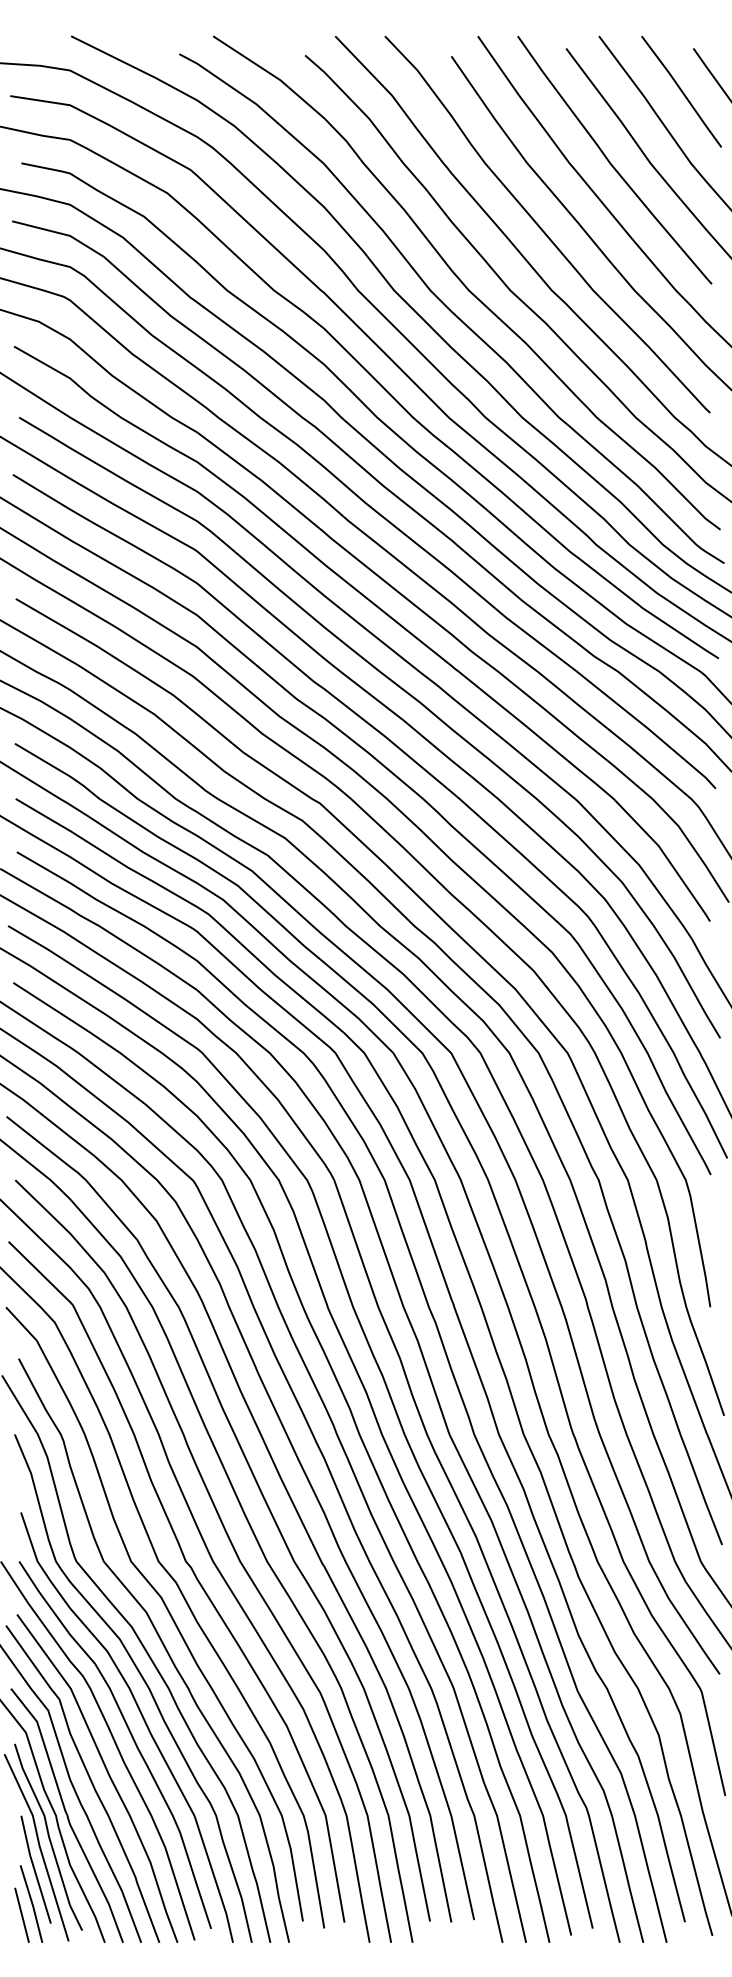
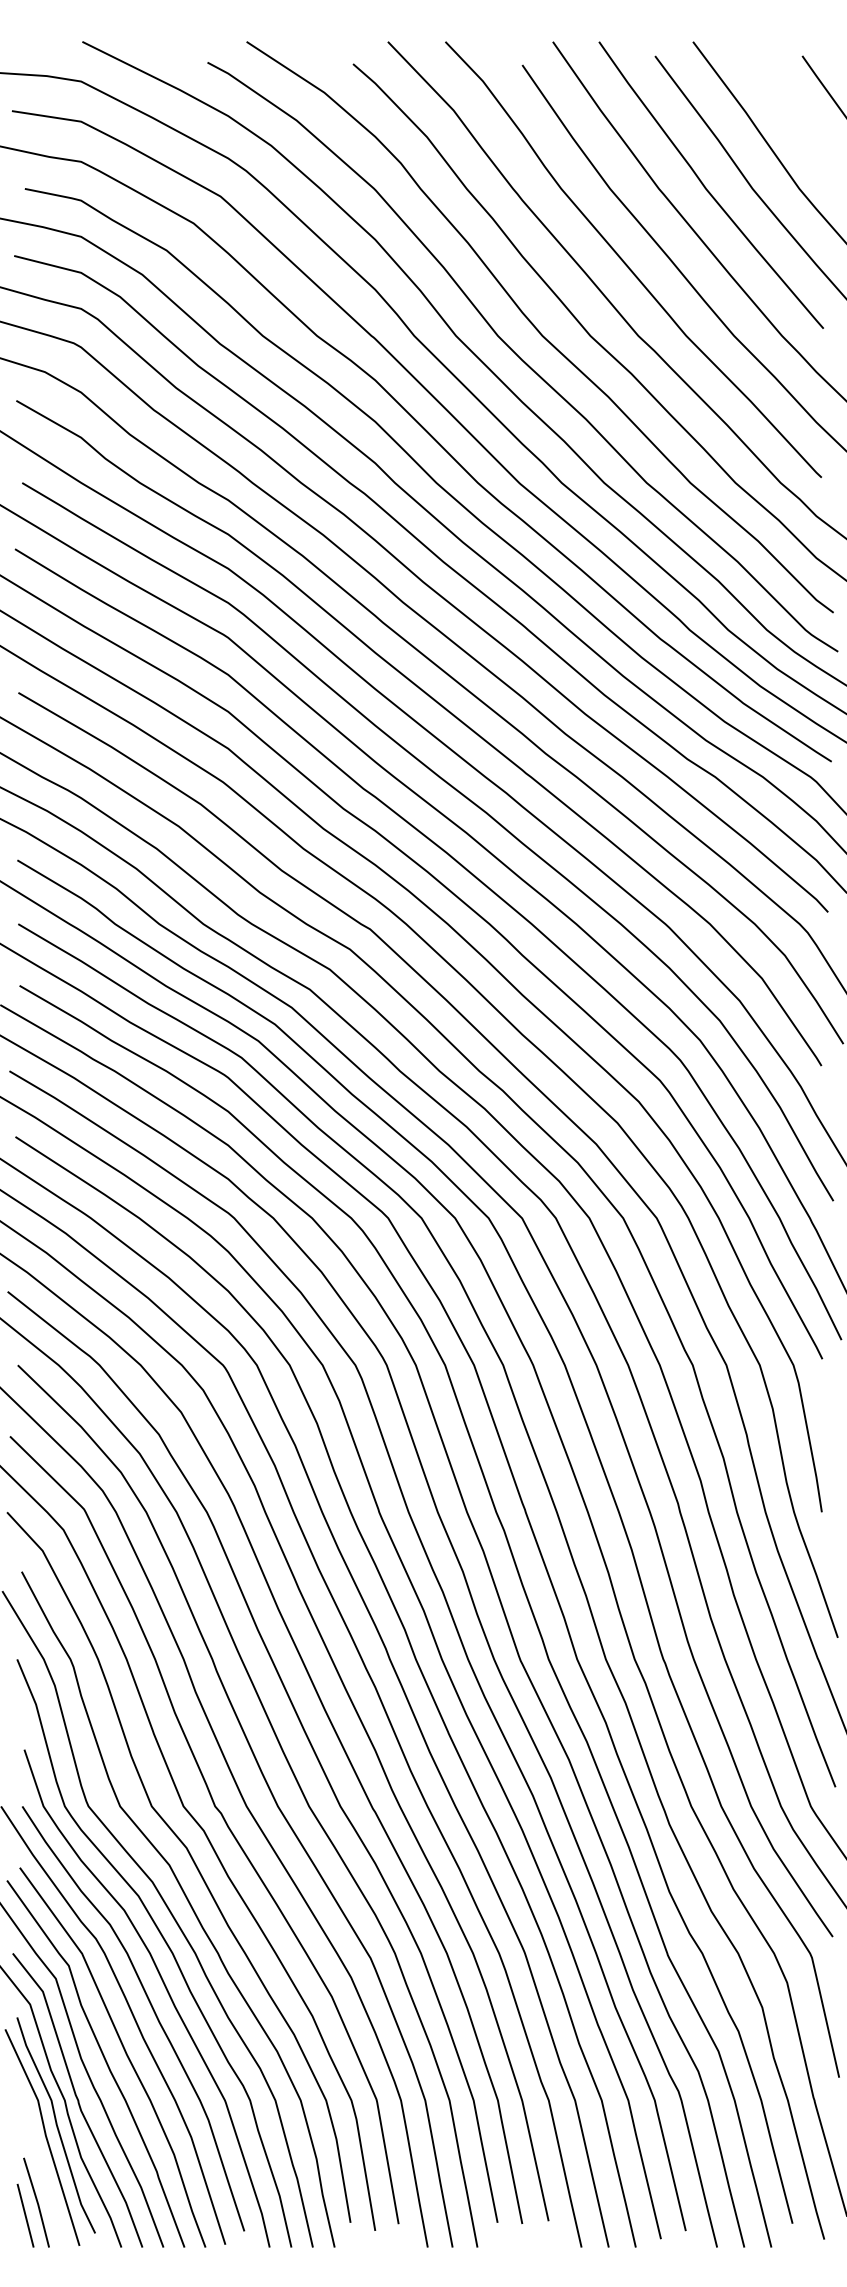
line: (681, 91) -> (788, 105), removed
line: (34, 1869) -> (40, 2162), removed

